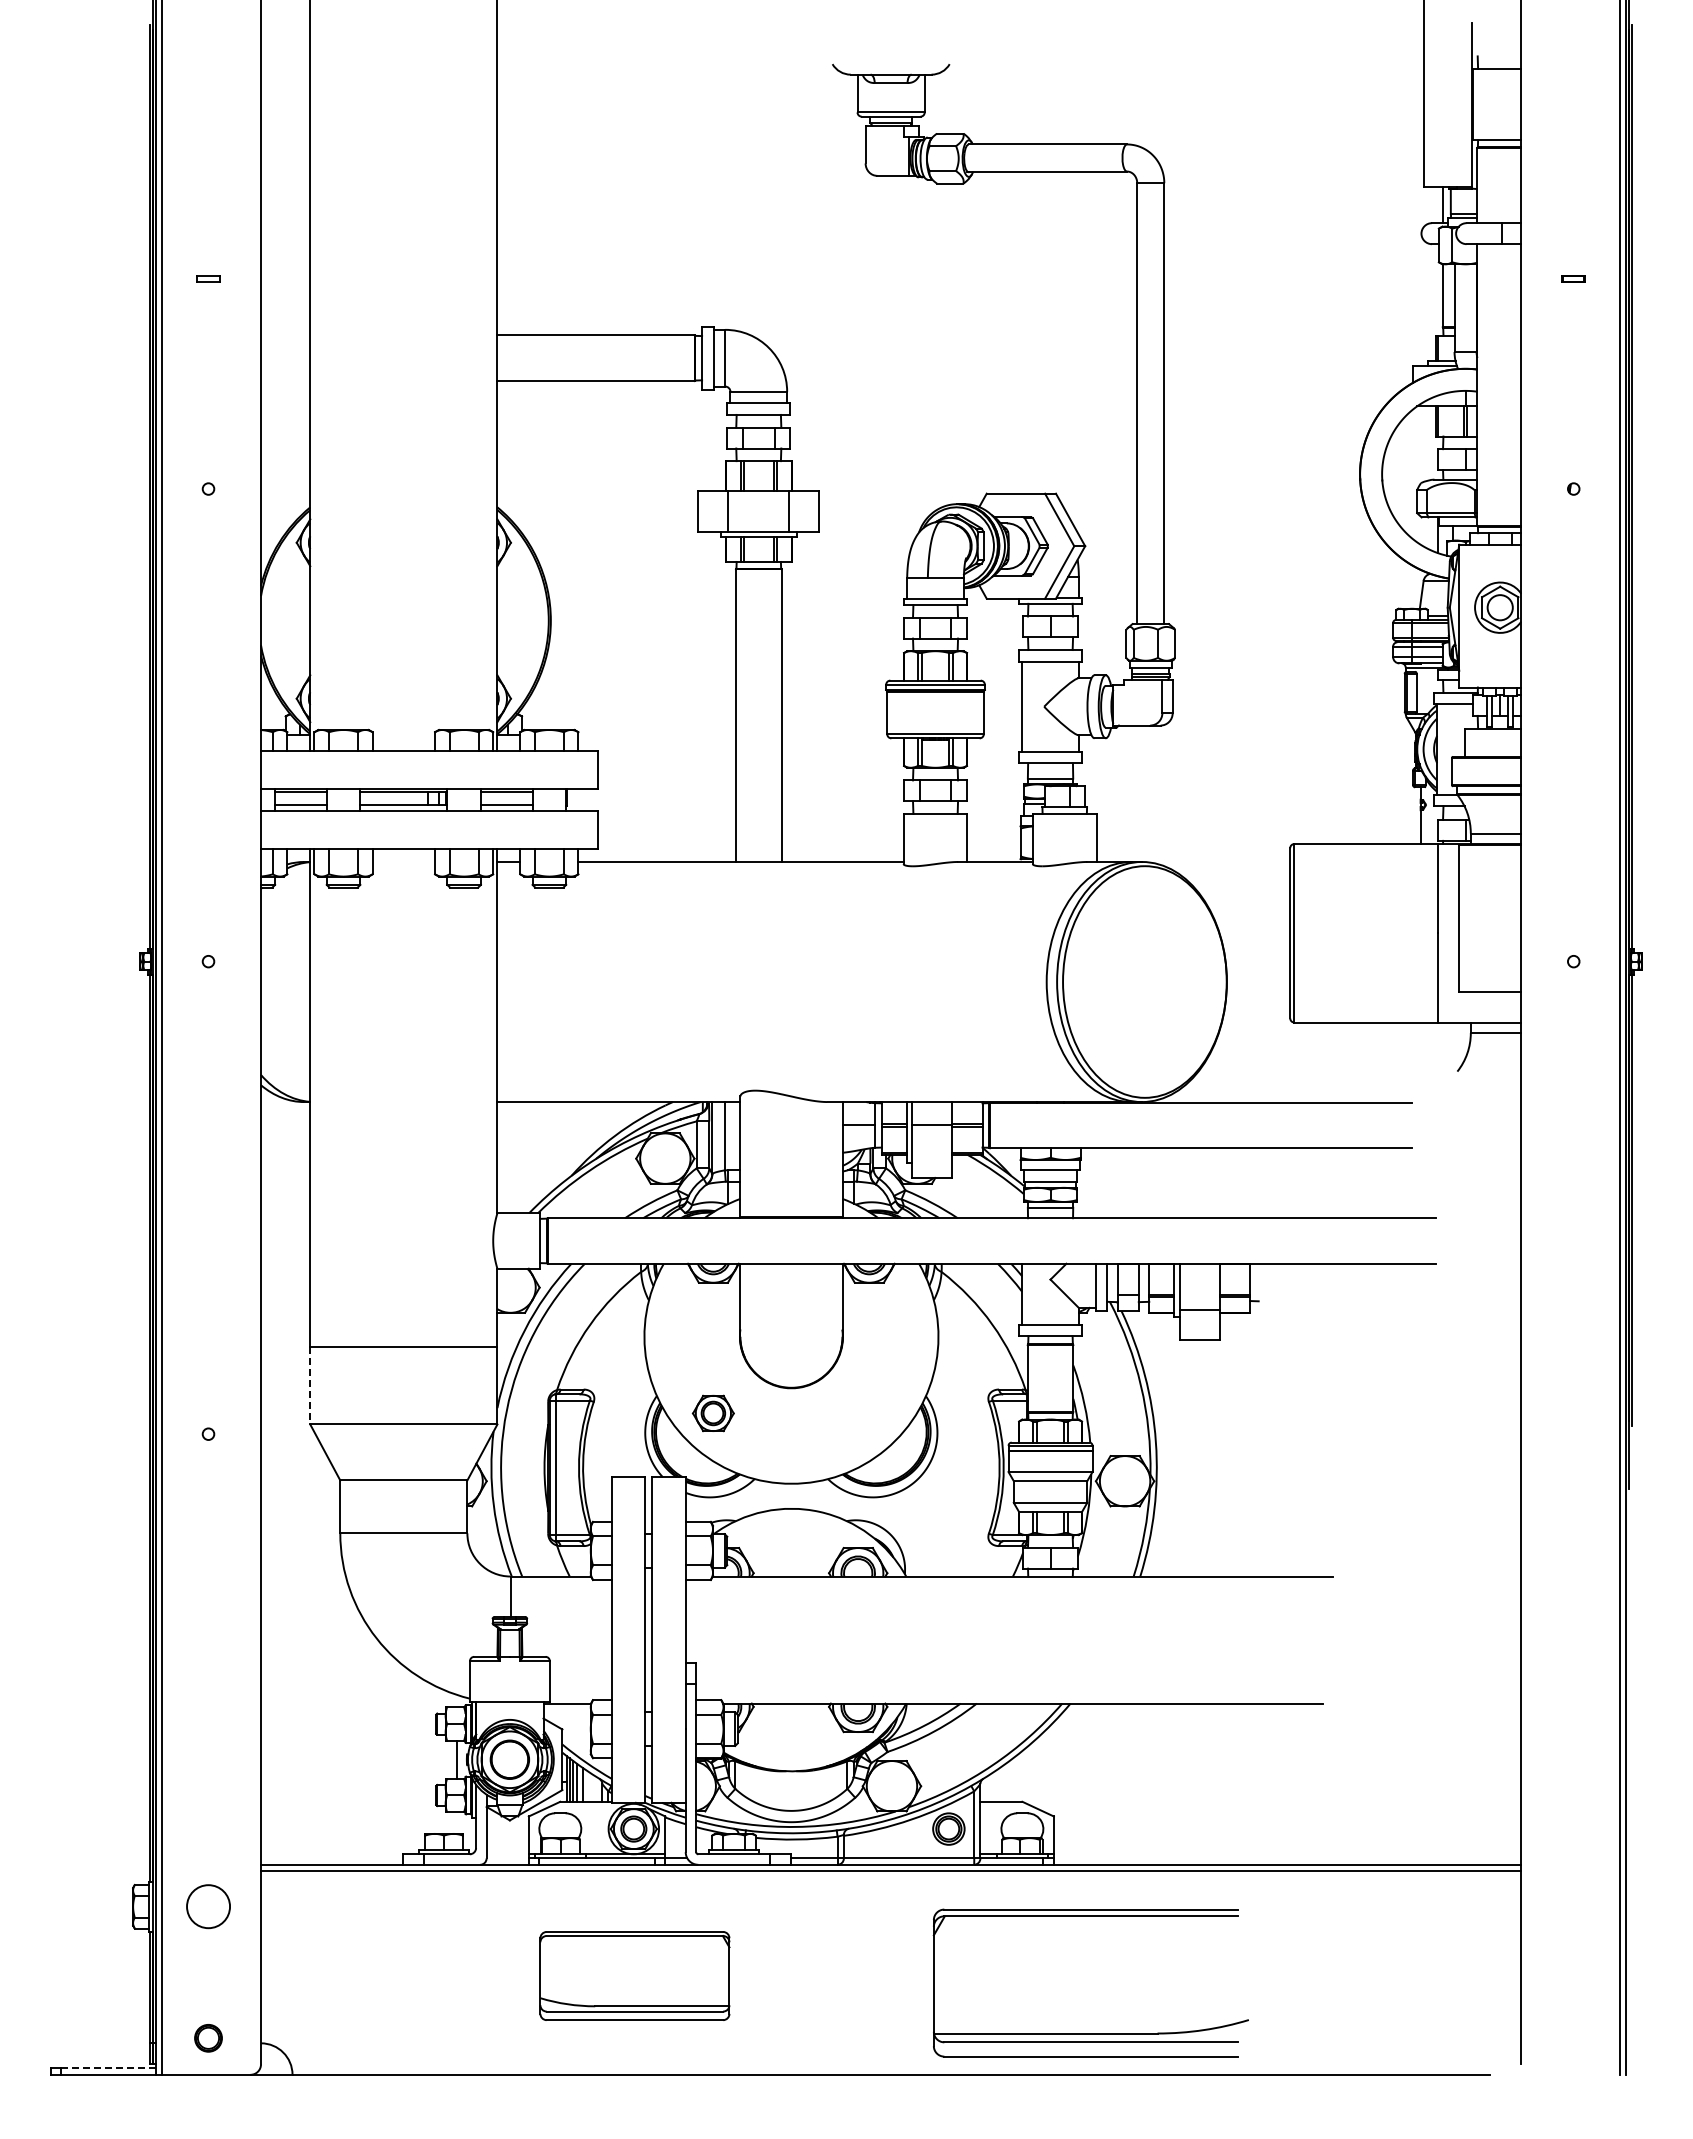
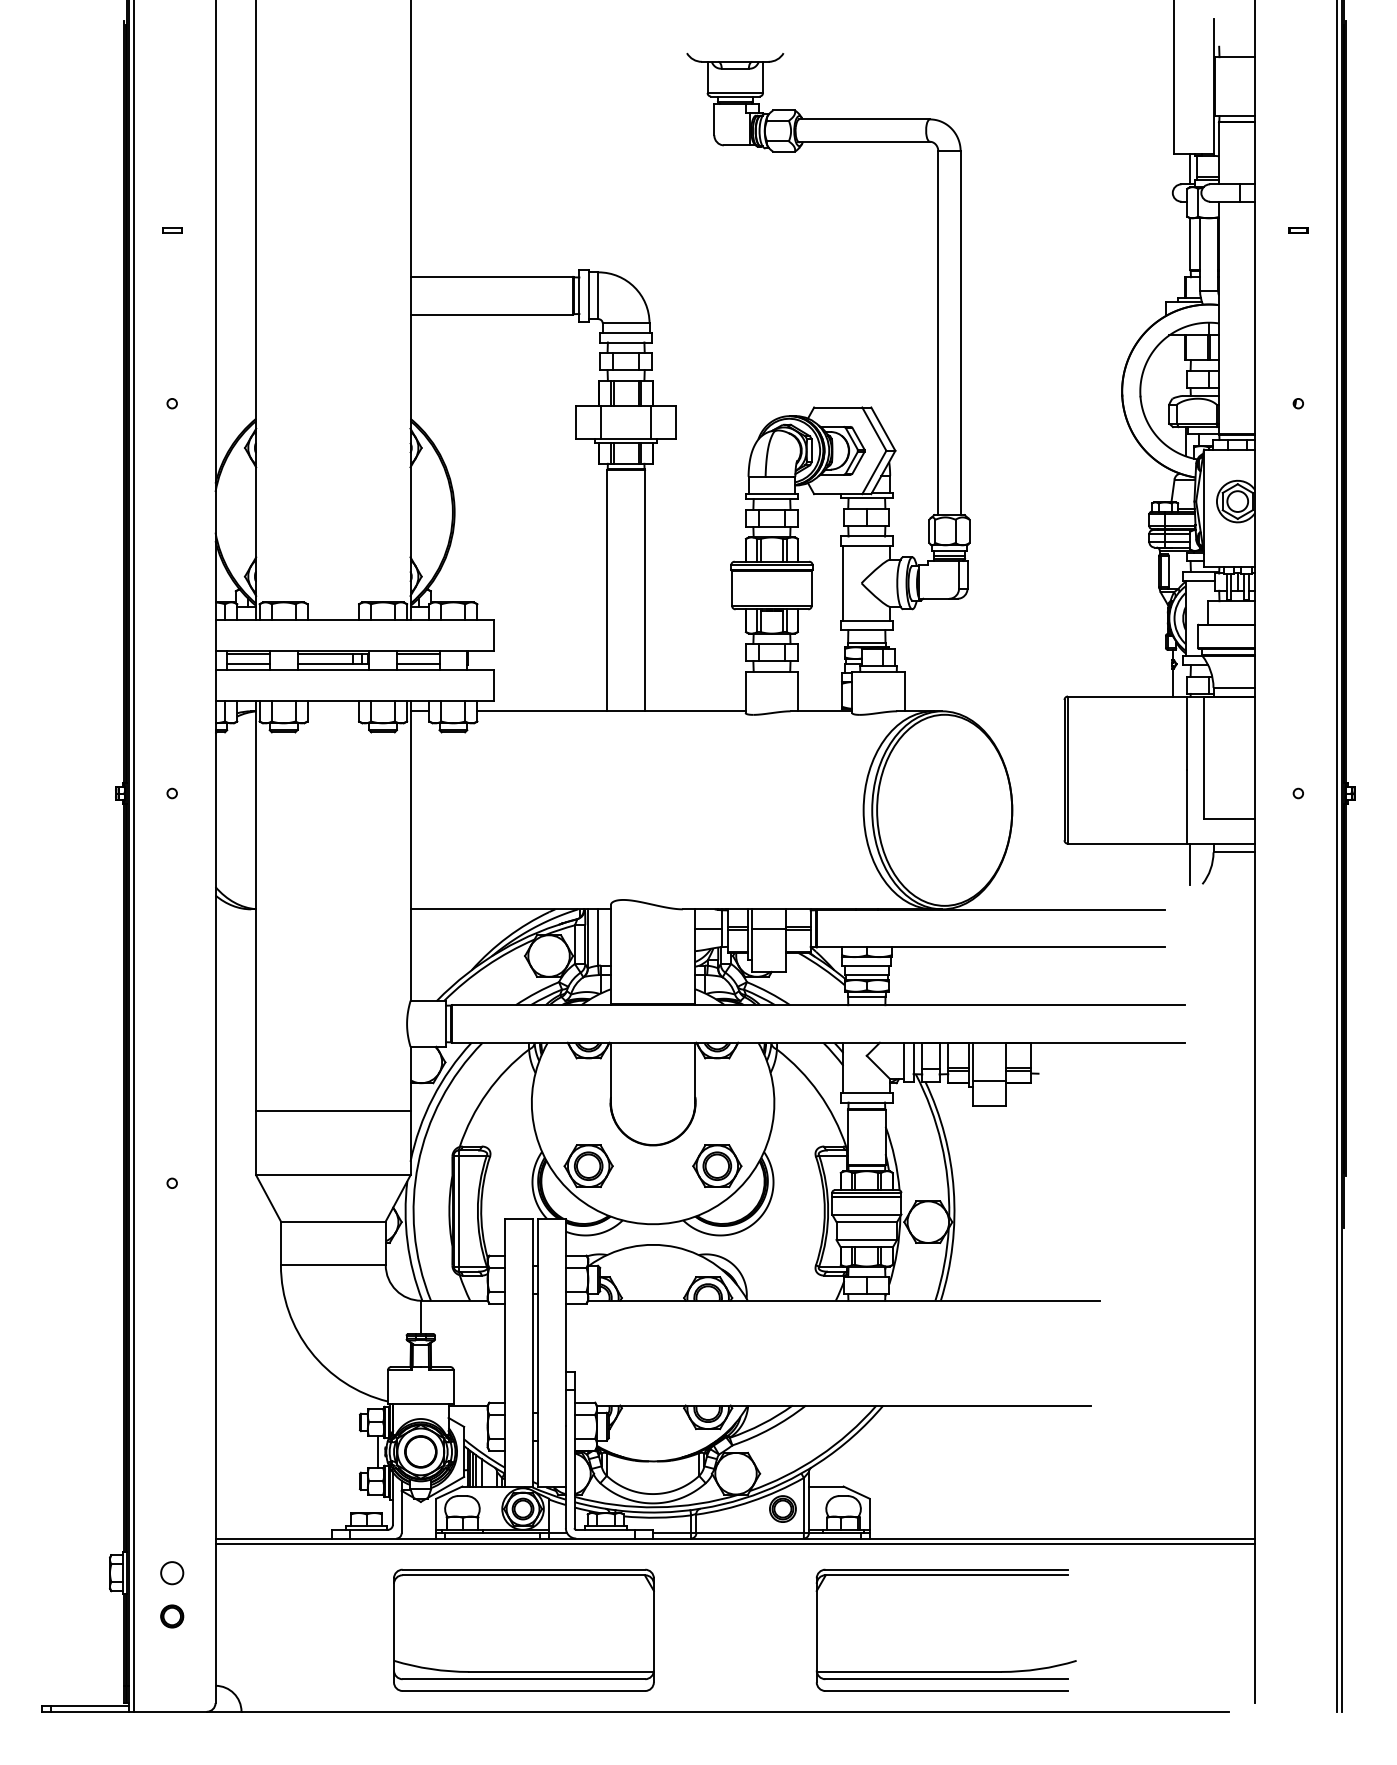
line: (1442, 1047) -> (1190, 864), added
line: (310, 1385) -> (256, 1143), dashed -> solid
part: (713, 1413) -> (588, 1166), size x1.43
part: (869, 1413) -> (717, 1166), added
circle: (208, 1906) -> (172, 1572), size x0.62
part: (634, 1975) -> (523, 1629), size x1.67
part: (1090, 2033) -> (945, 1671), moved
part: (208, 2038) -> (172, 1616), moved
line: (108, 2068) -> (89, 1706), dashed -> solid

